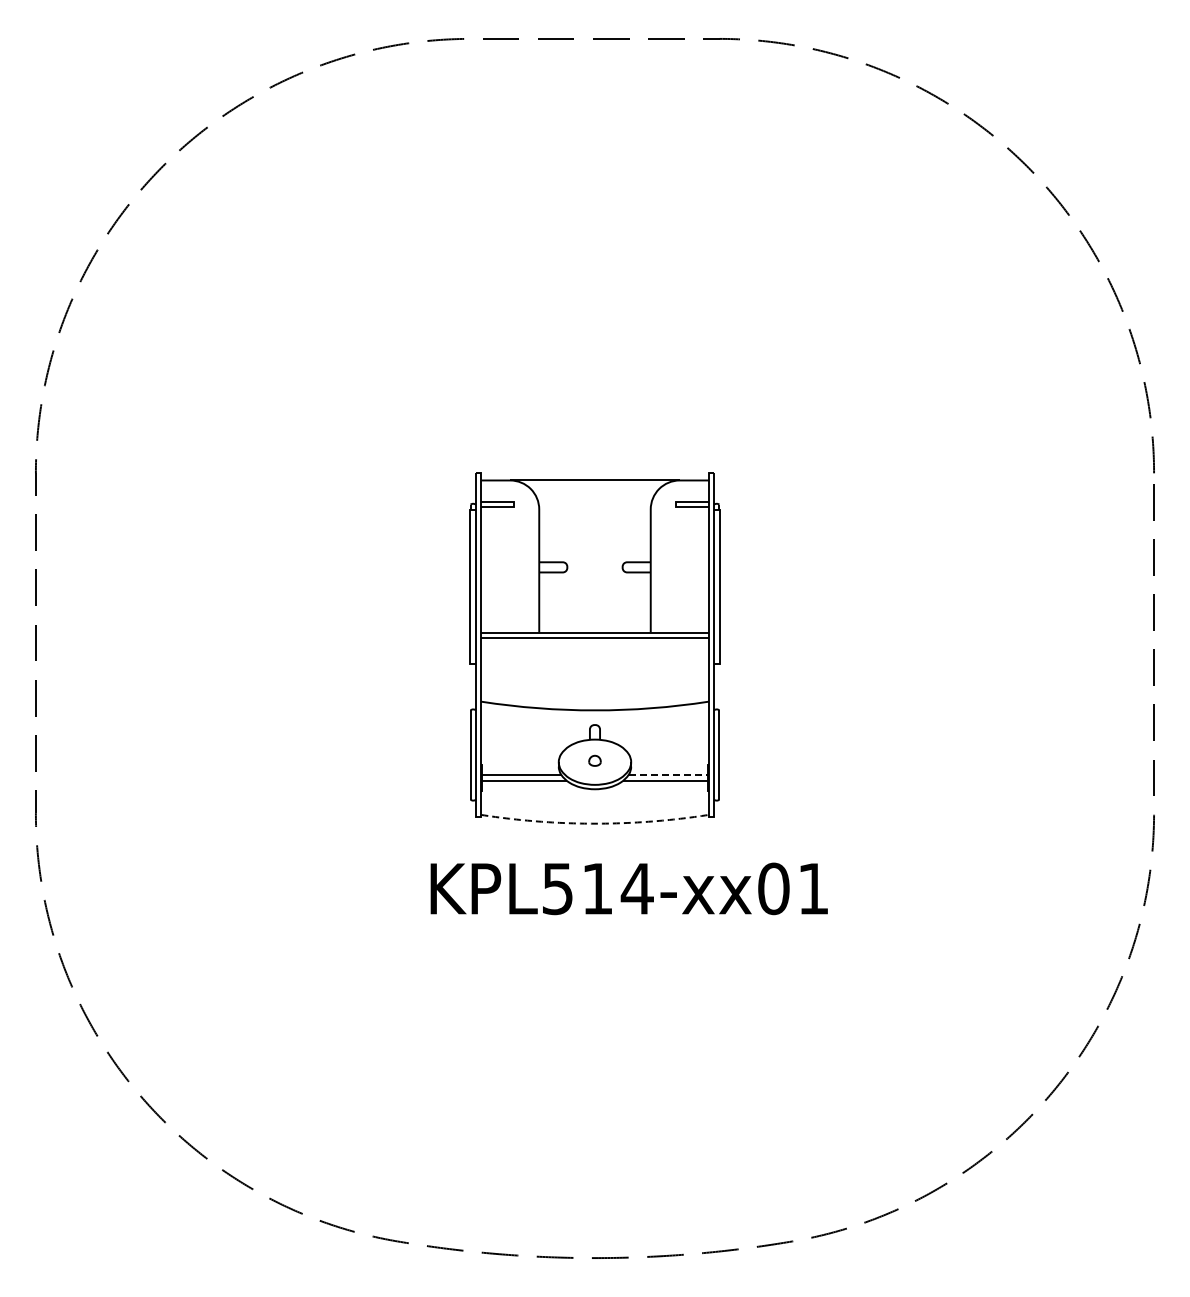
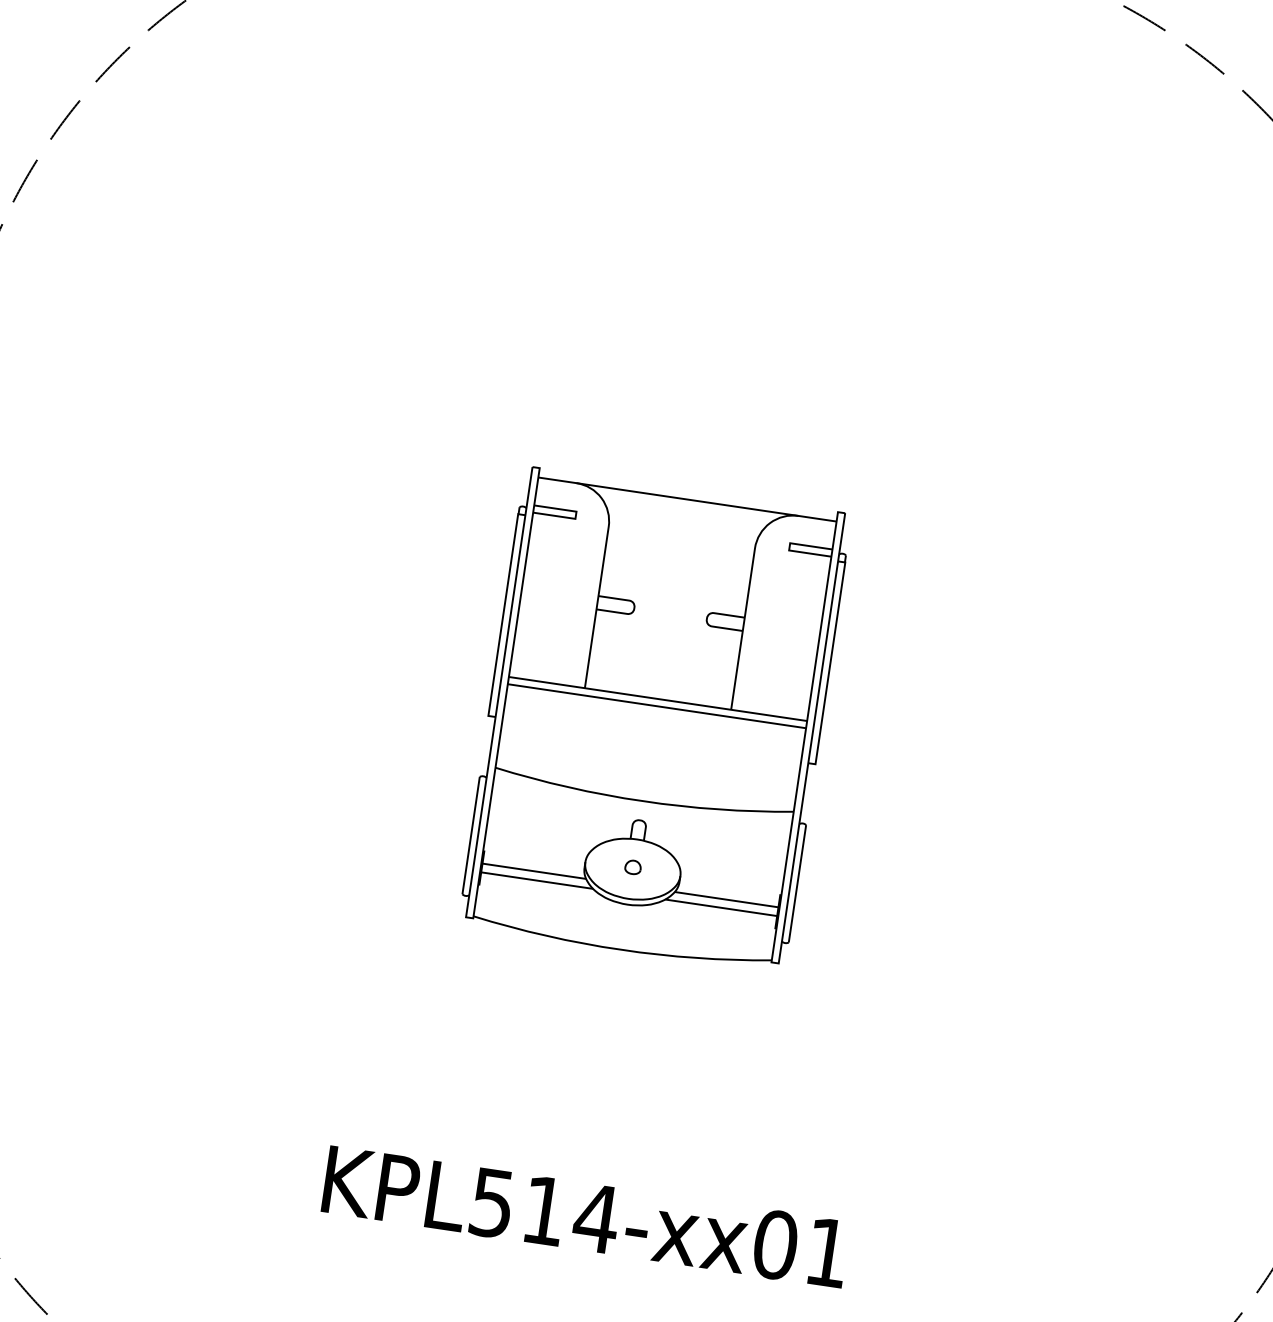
line: (668, 774) -> (726, 899), dashed -> solid
arc: (595, 823) -> (621, 949), dashed -> solid
text: (628, 888) -> (584, 1216), moved

